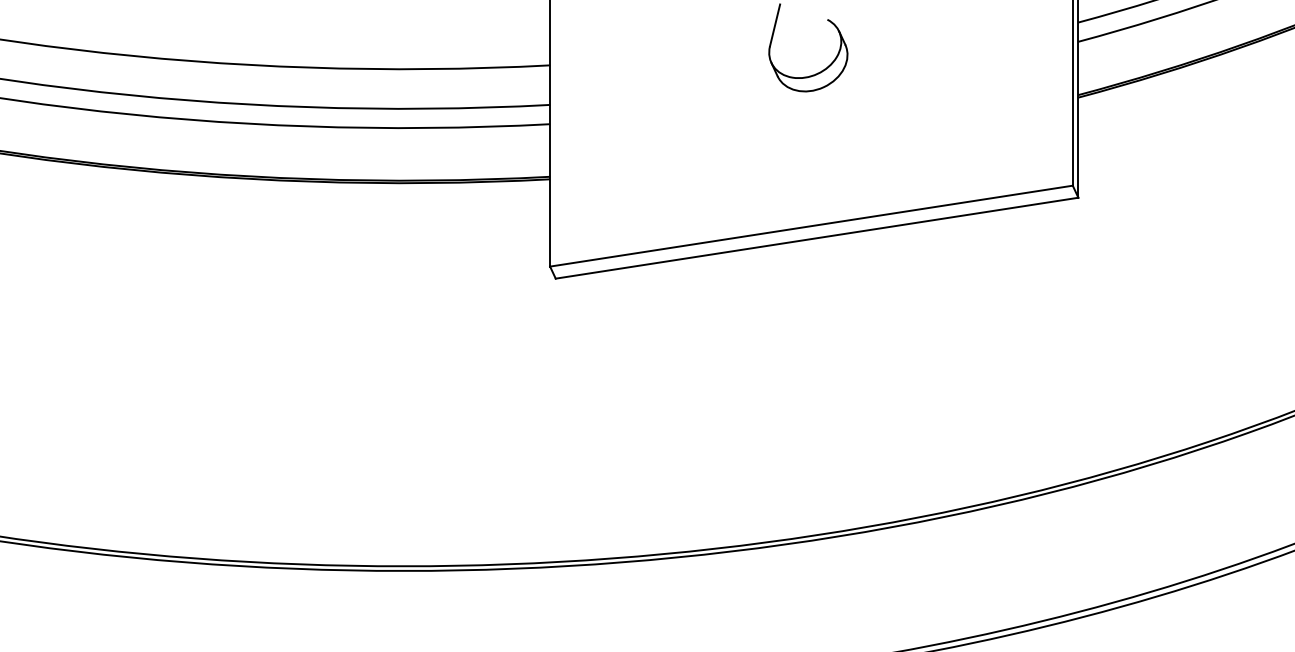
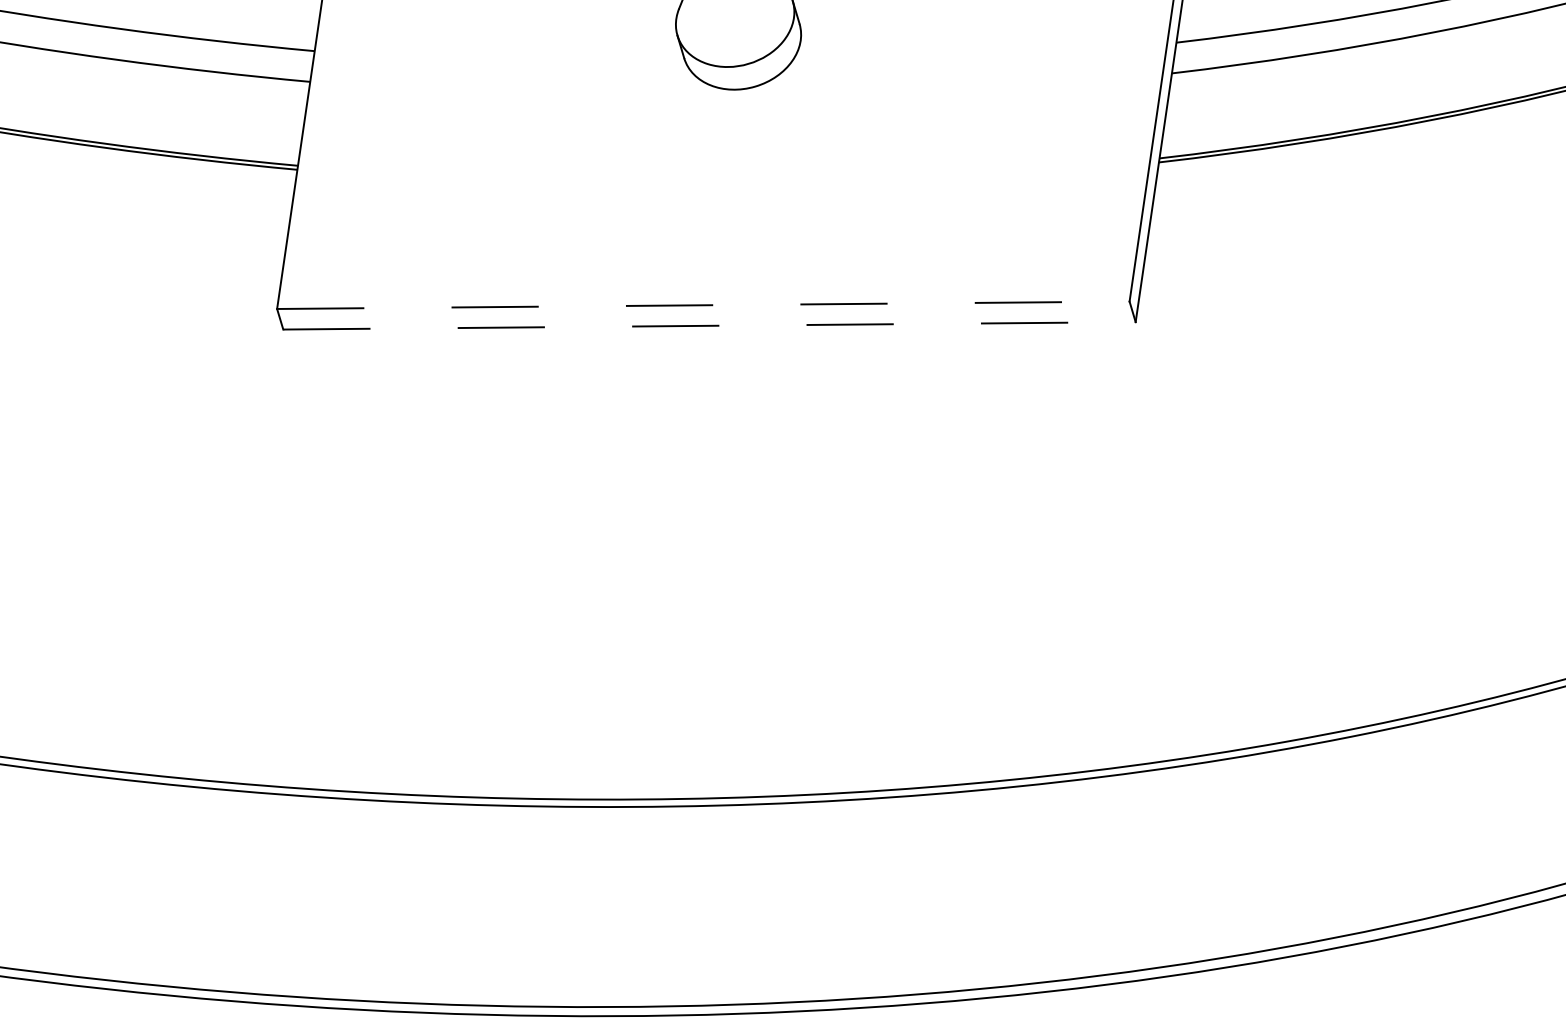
line: (811, 226) -> (703, 305), solid -> dashed
line: (817, 238) -> (710, 326), solid -> dashed

